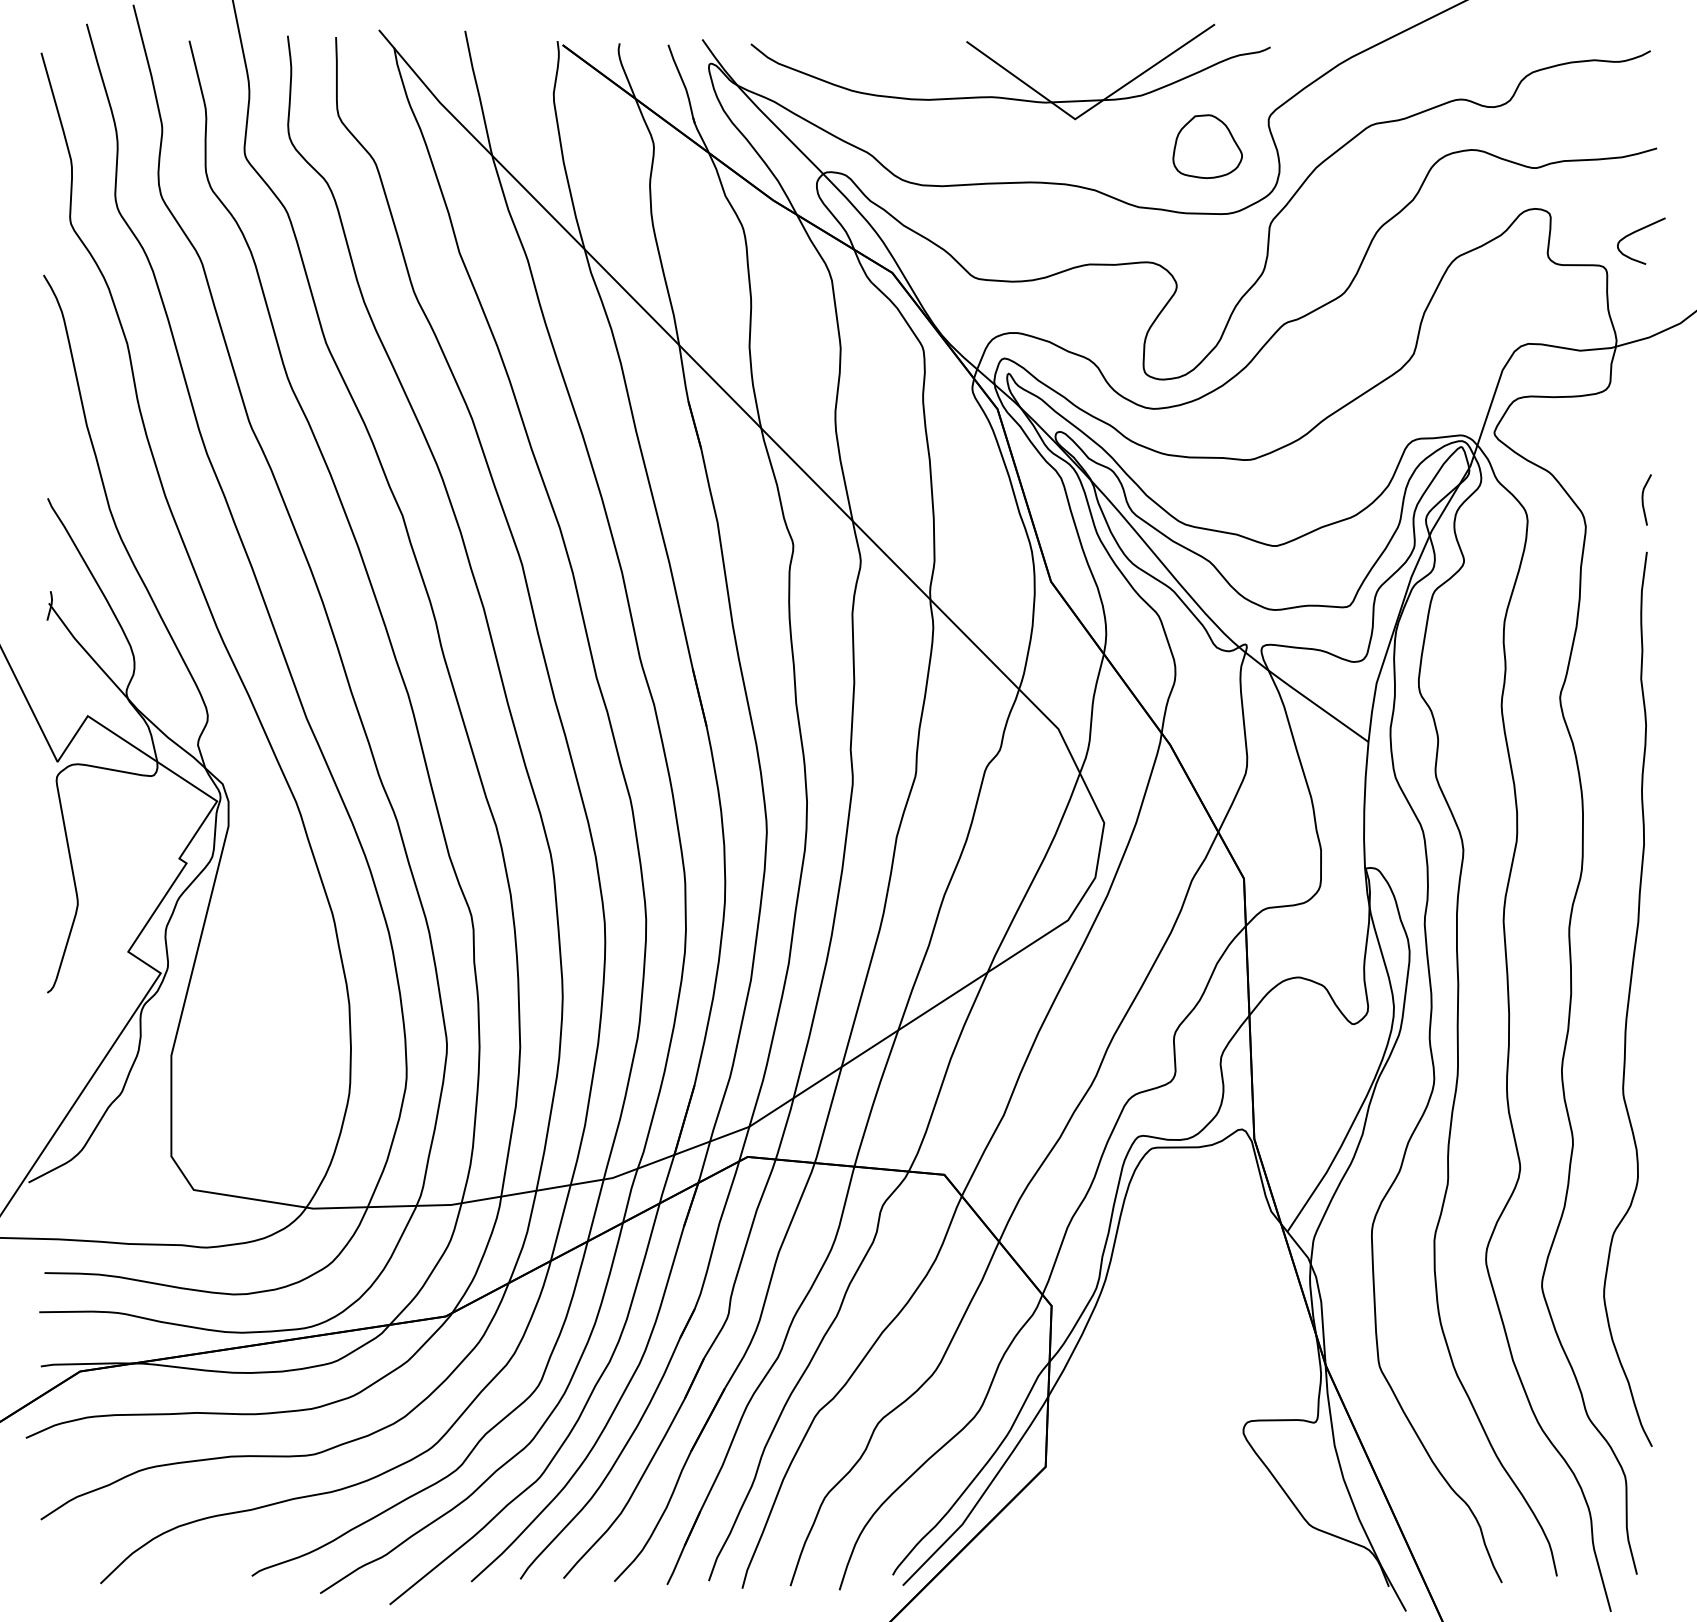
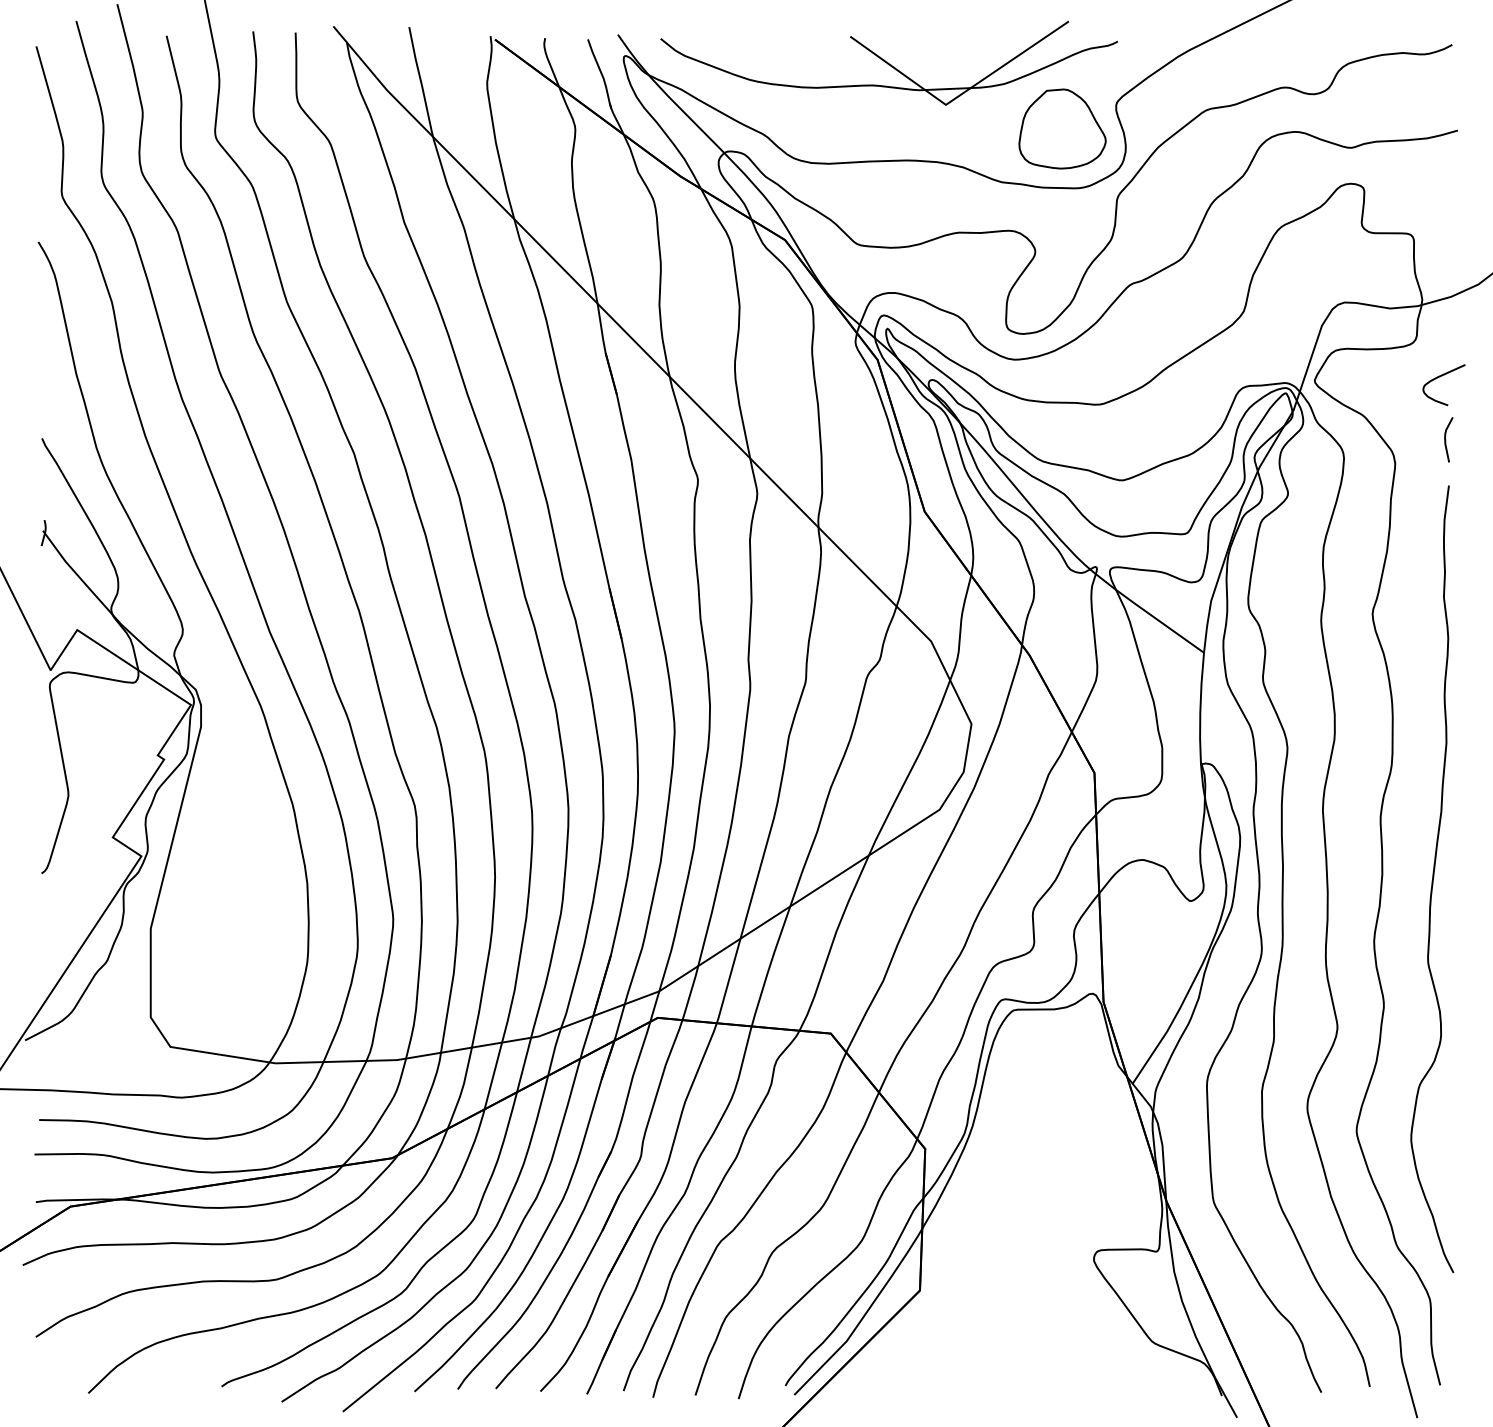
part: (1207, 146) -> (1062, 128), size x1.43
curve: (1637, 232) -> (1440, 377), moved

